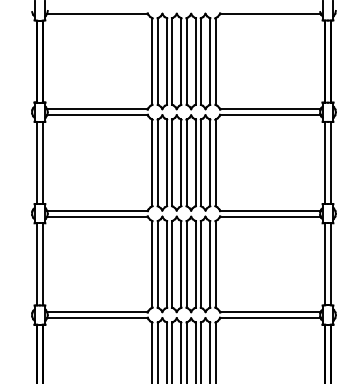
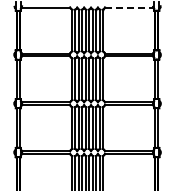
line: (271, 13) -> (129, 7), solid -> dashed

